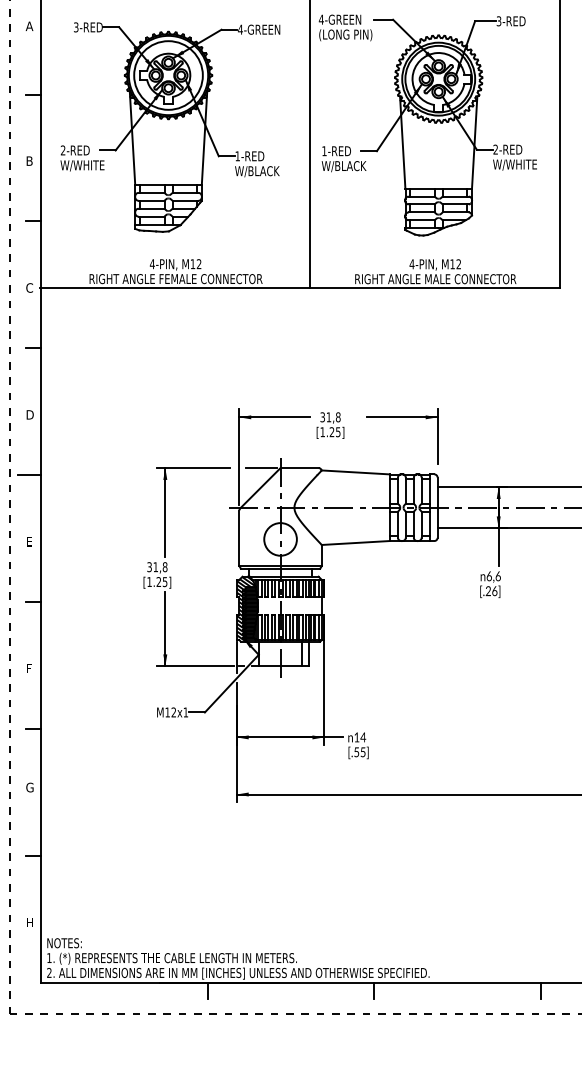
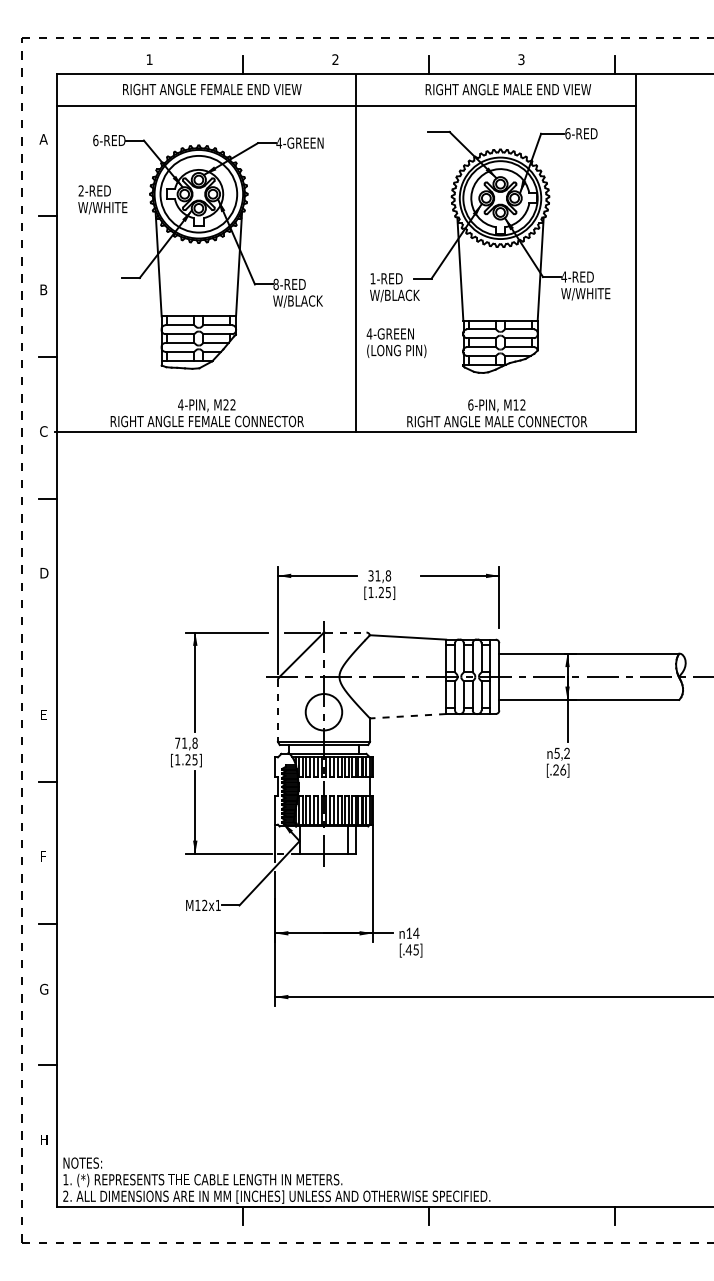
text: (498, 21) -> (567, 133), 3-RED -> 6-RED
text: (75, 27) -> (95, 140), 3-RED -> 6-RED
text: (345, 27) -> (396, 342), moved
text: (495, 149) -> (564, 276), 2-RED -> 4-RED
text: (237, 156) -> (275, 284), 1-RED -> 8-RED
text: (82, 158) -> (102, 199), moved
text: (192, 263) -> (225, 404), M12 -> M22
text: (411, 263) -> (470, 404), 4-PIN, -> 6-PIN,
line: (299, 468) -> (345, 632), solid -> dashed
line: (29, 475) -> (43, 640), removed
line: (238, 538) -> (277, 711), solid -> dashed
line: (355, 543) -> (407, 716), solid -> dashed
text: (149, 566) -> (177, 742), 31,8 -> 71,8
text: (493, 575) -> (561, 752), 6,6 -> 5,2
hatch: (246, 608) -> (285, 789), removed
text: (356, 751) -> (408, 949), [.55] -> [.45]

